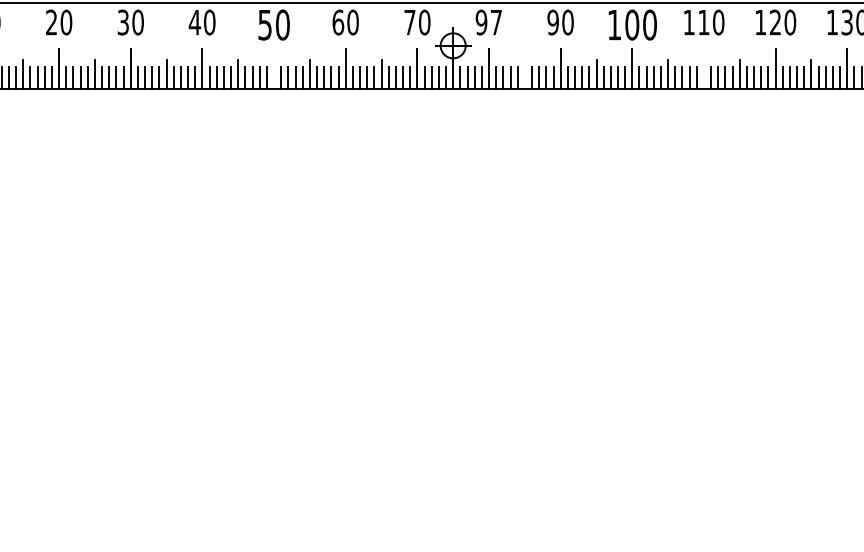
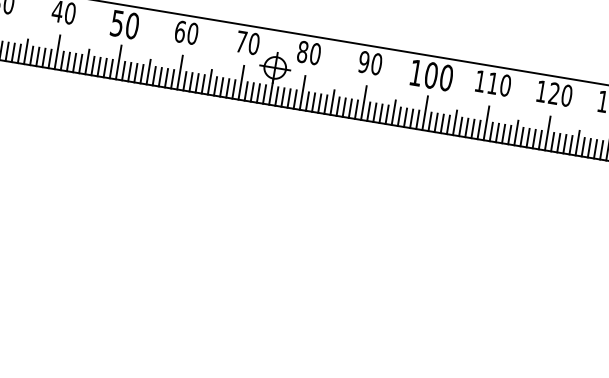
text: (488, 22) -> (308, 52), 97 -> 80
line: (274, 68) -> (119, 61), added
line: (703, 68) -> (486, 122), added
line: (524, 74) -> (332, 102), added

